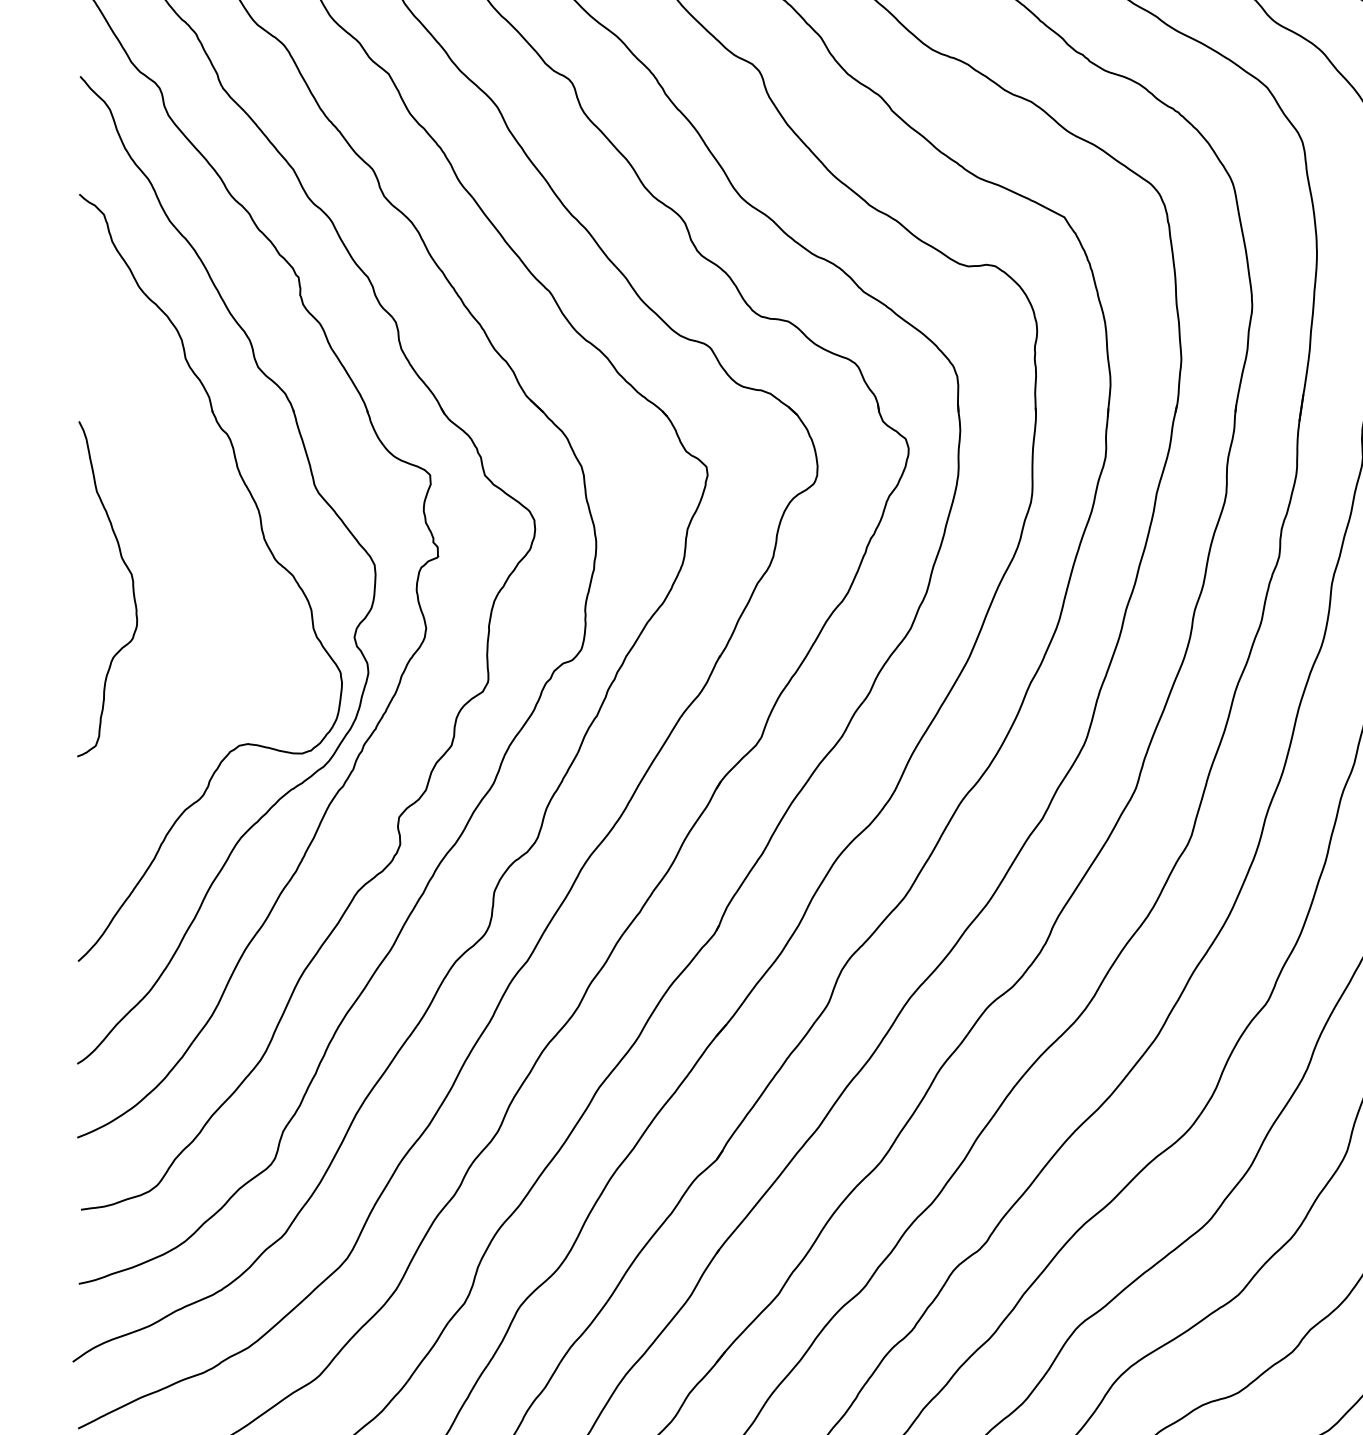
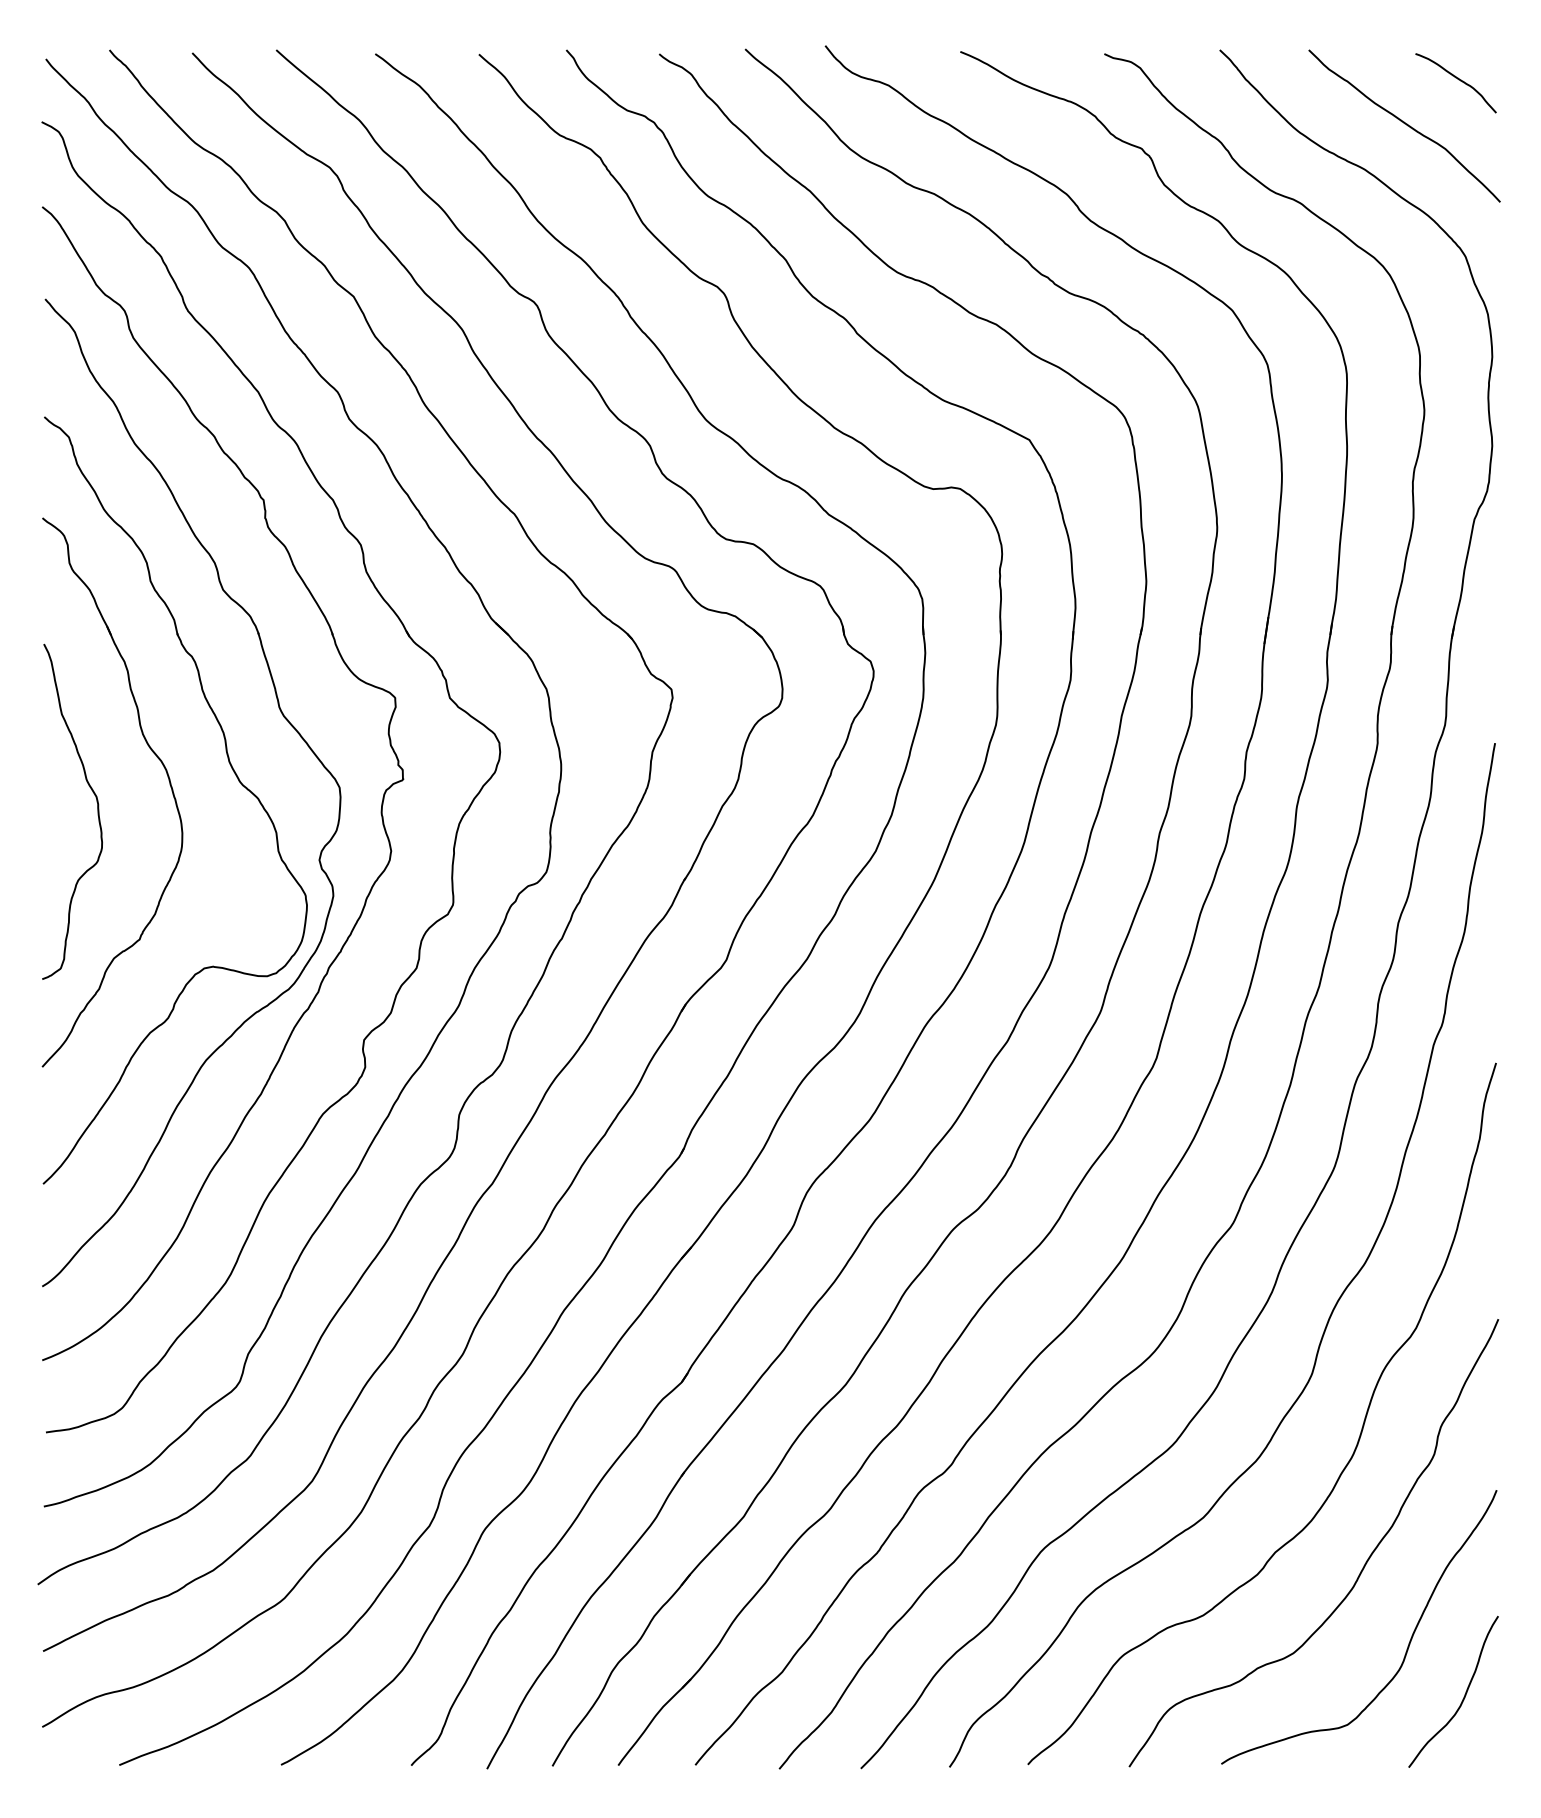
part: (192, 535) -> (157, 758), added

